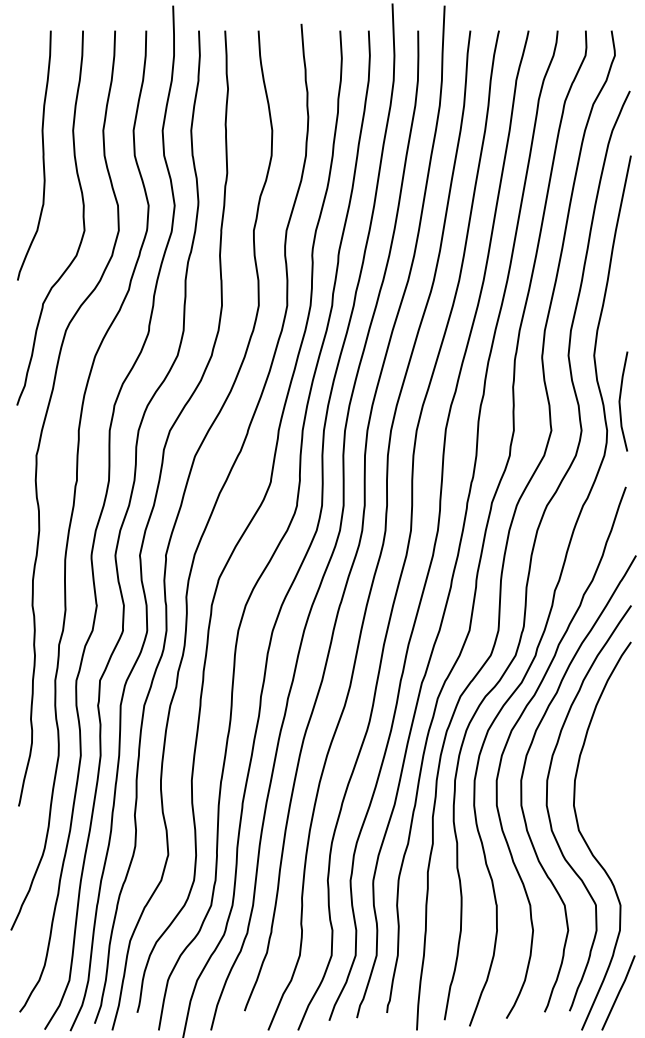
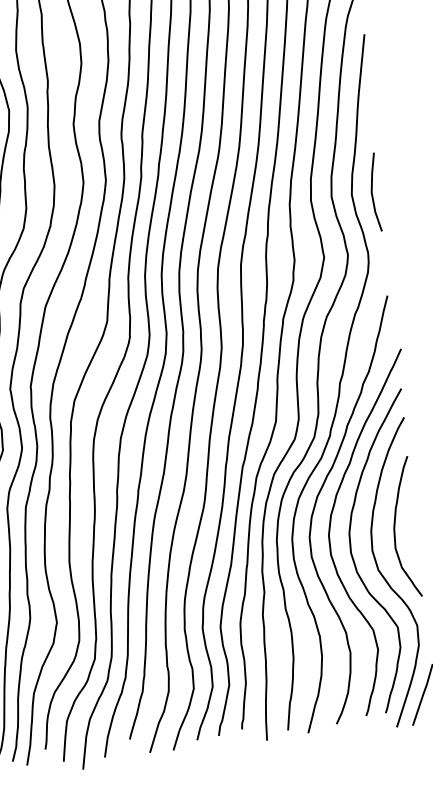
line: (620, 401) -> (372, 192), moved
curve: (605, 780) -> (395, 528), added

